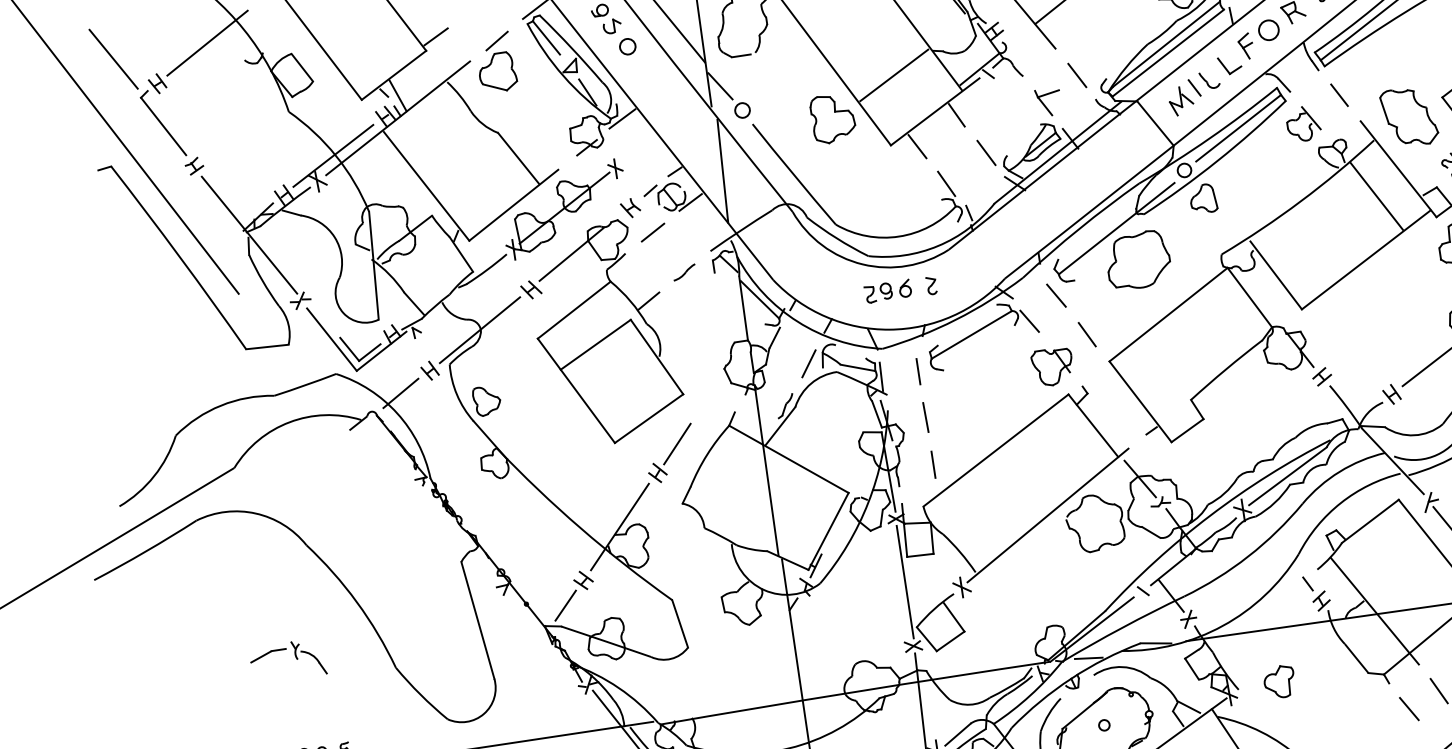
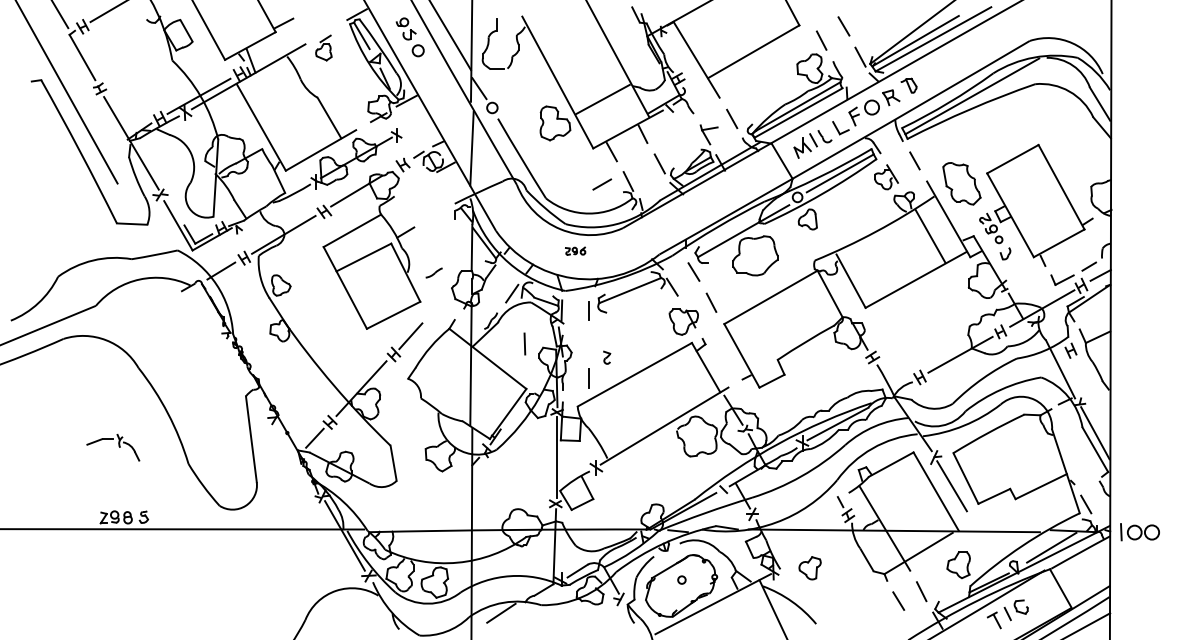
part: (495, 62) -> (323, 47), size x0.6
line: (653, 232) -> (602, 184), moved
line: (684, 271) -> (434, 272), moved
part: (932, 285) -> (607, 357), moved
part: (887, 292) -> (575, 251), size x0.6
line: (925, 416) -> (524, 343), moved

